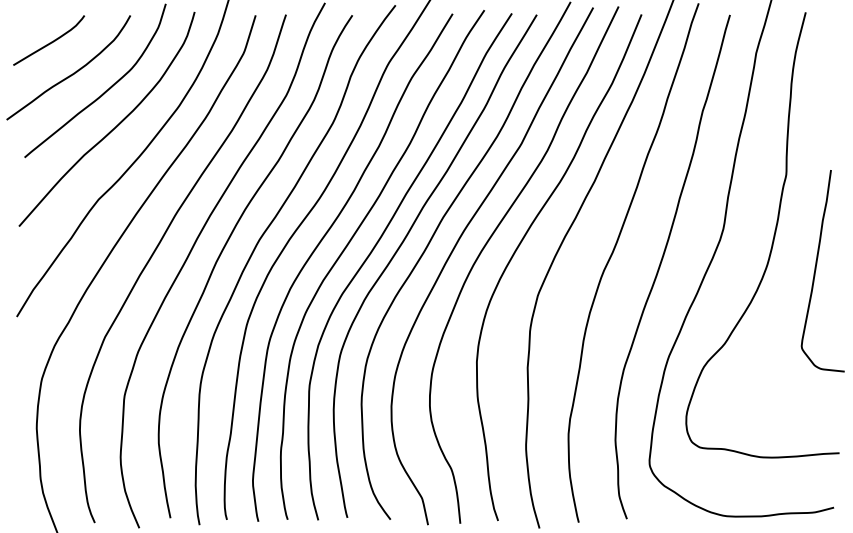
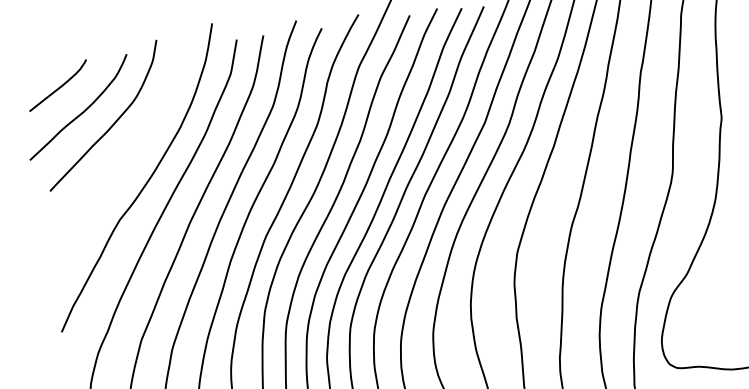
curve: (115, 126) -> (126, 153), removed

